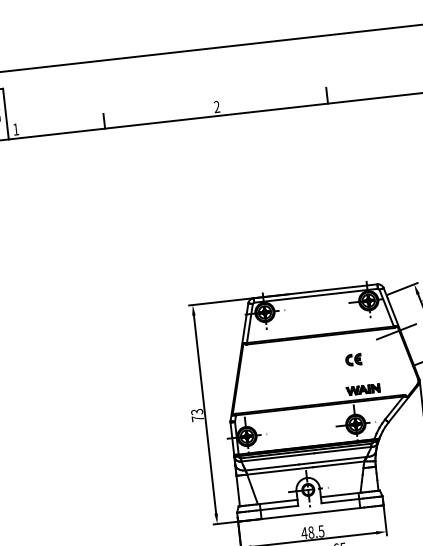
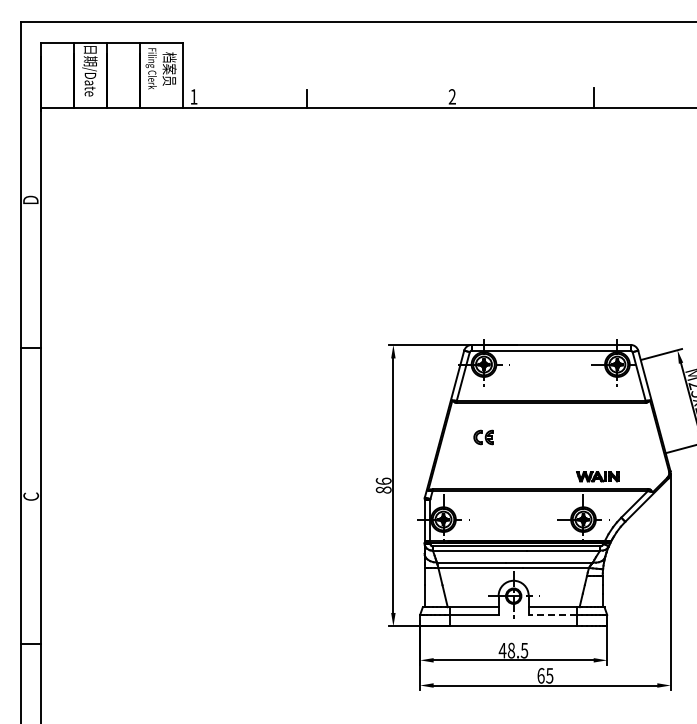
line: (396, 331) -> (648, 407), removed
part: (353, 359) -> (483, 437), moved
text: (197, 415) -> (383, 485), 73 -> 86
line: (340, 500) -> (552, 614), solid -> dashed

